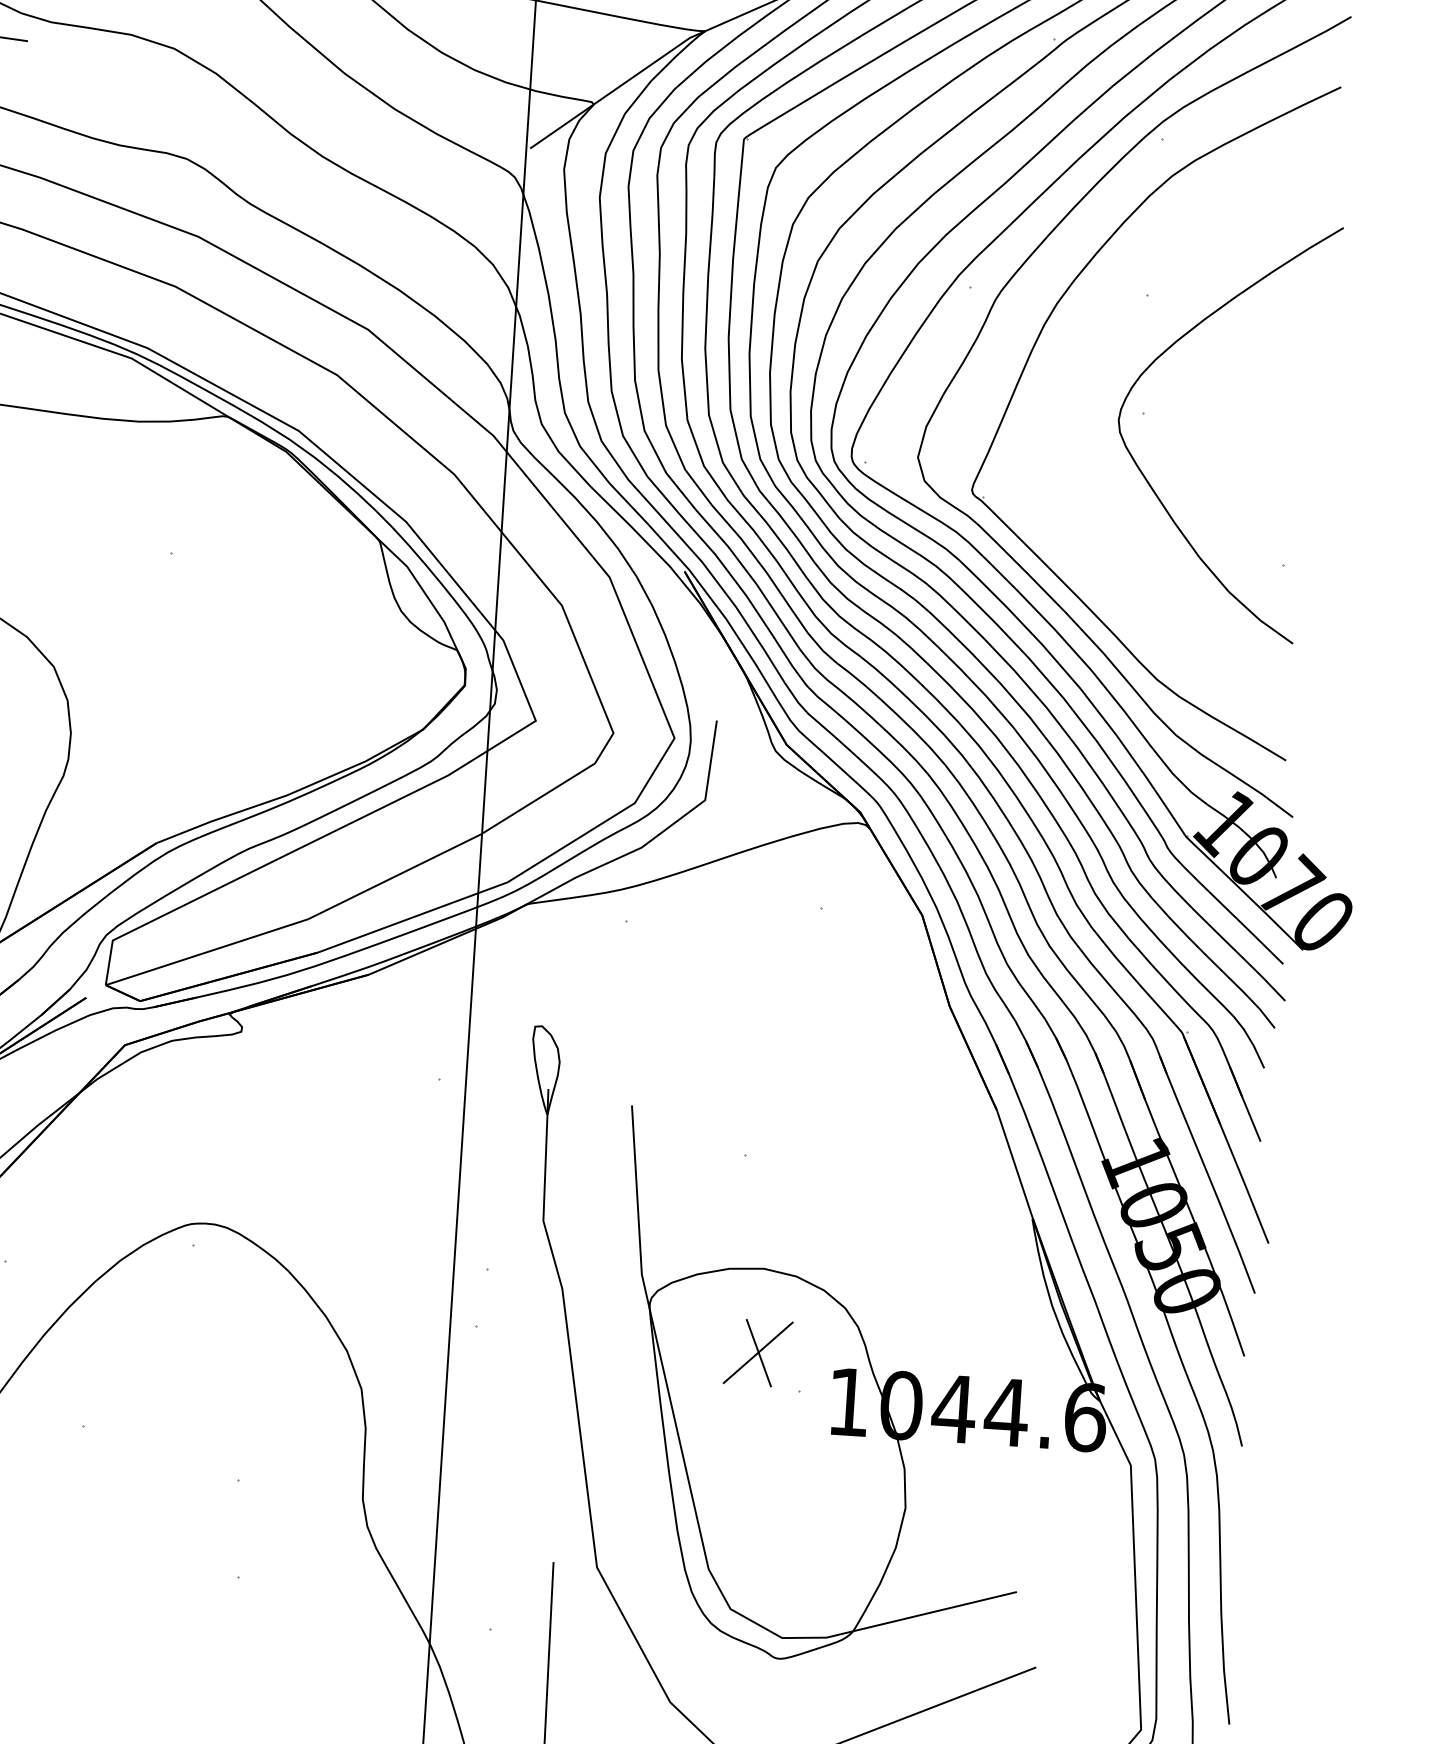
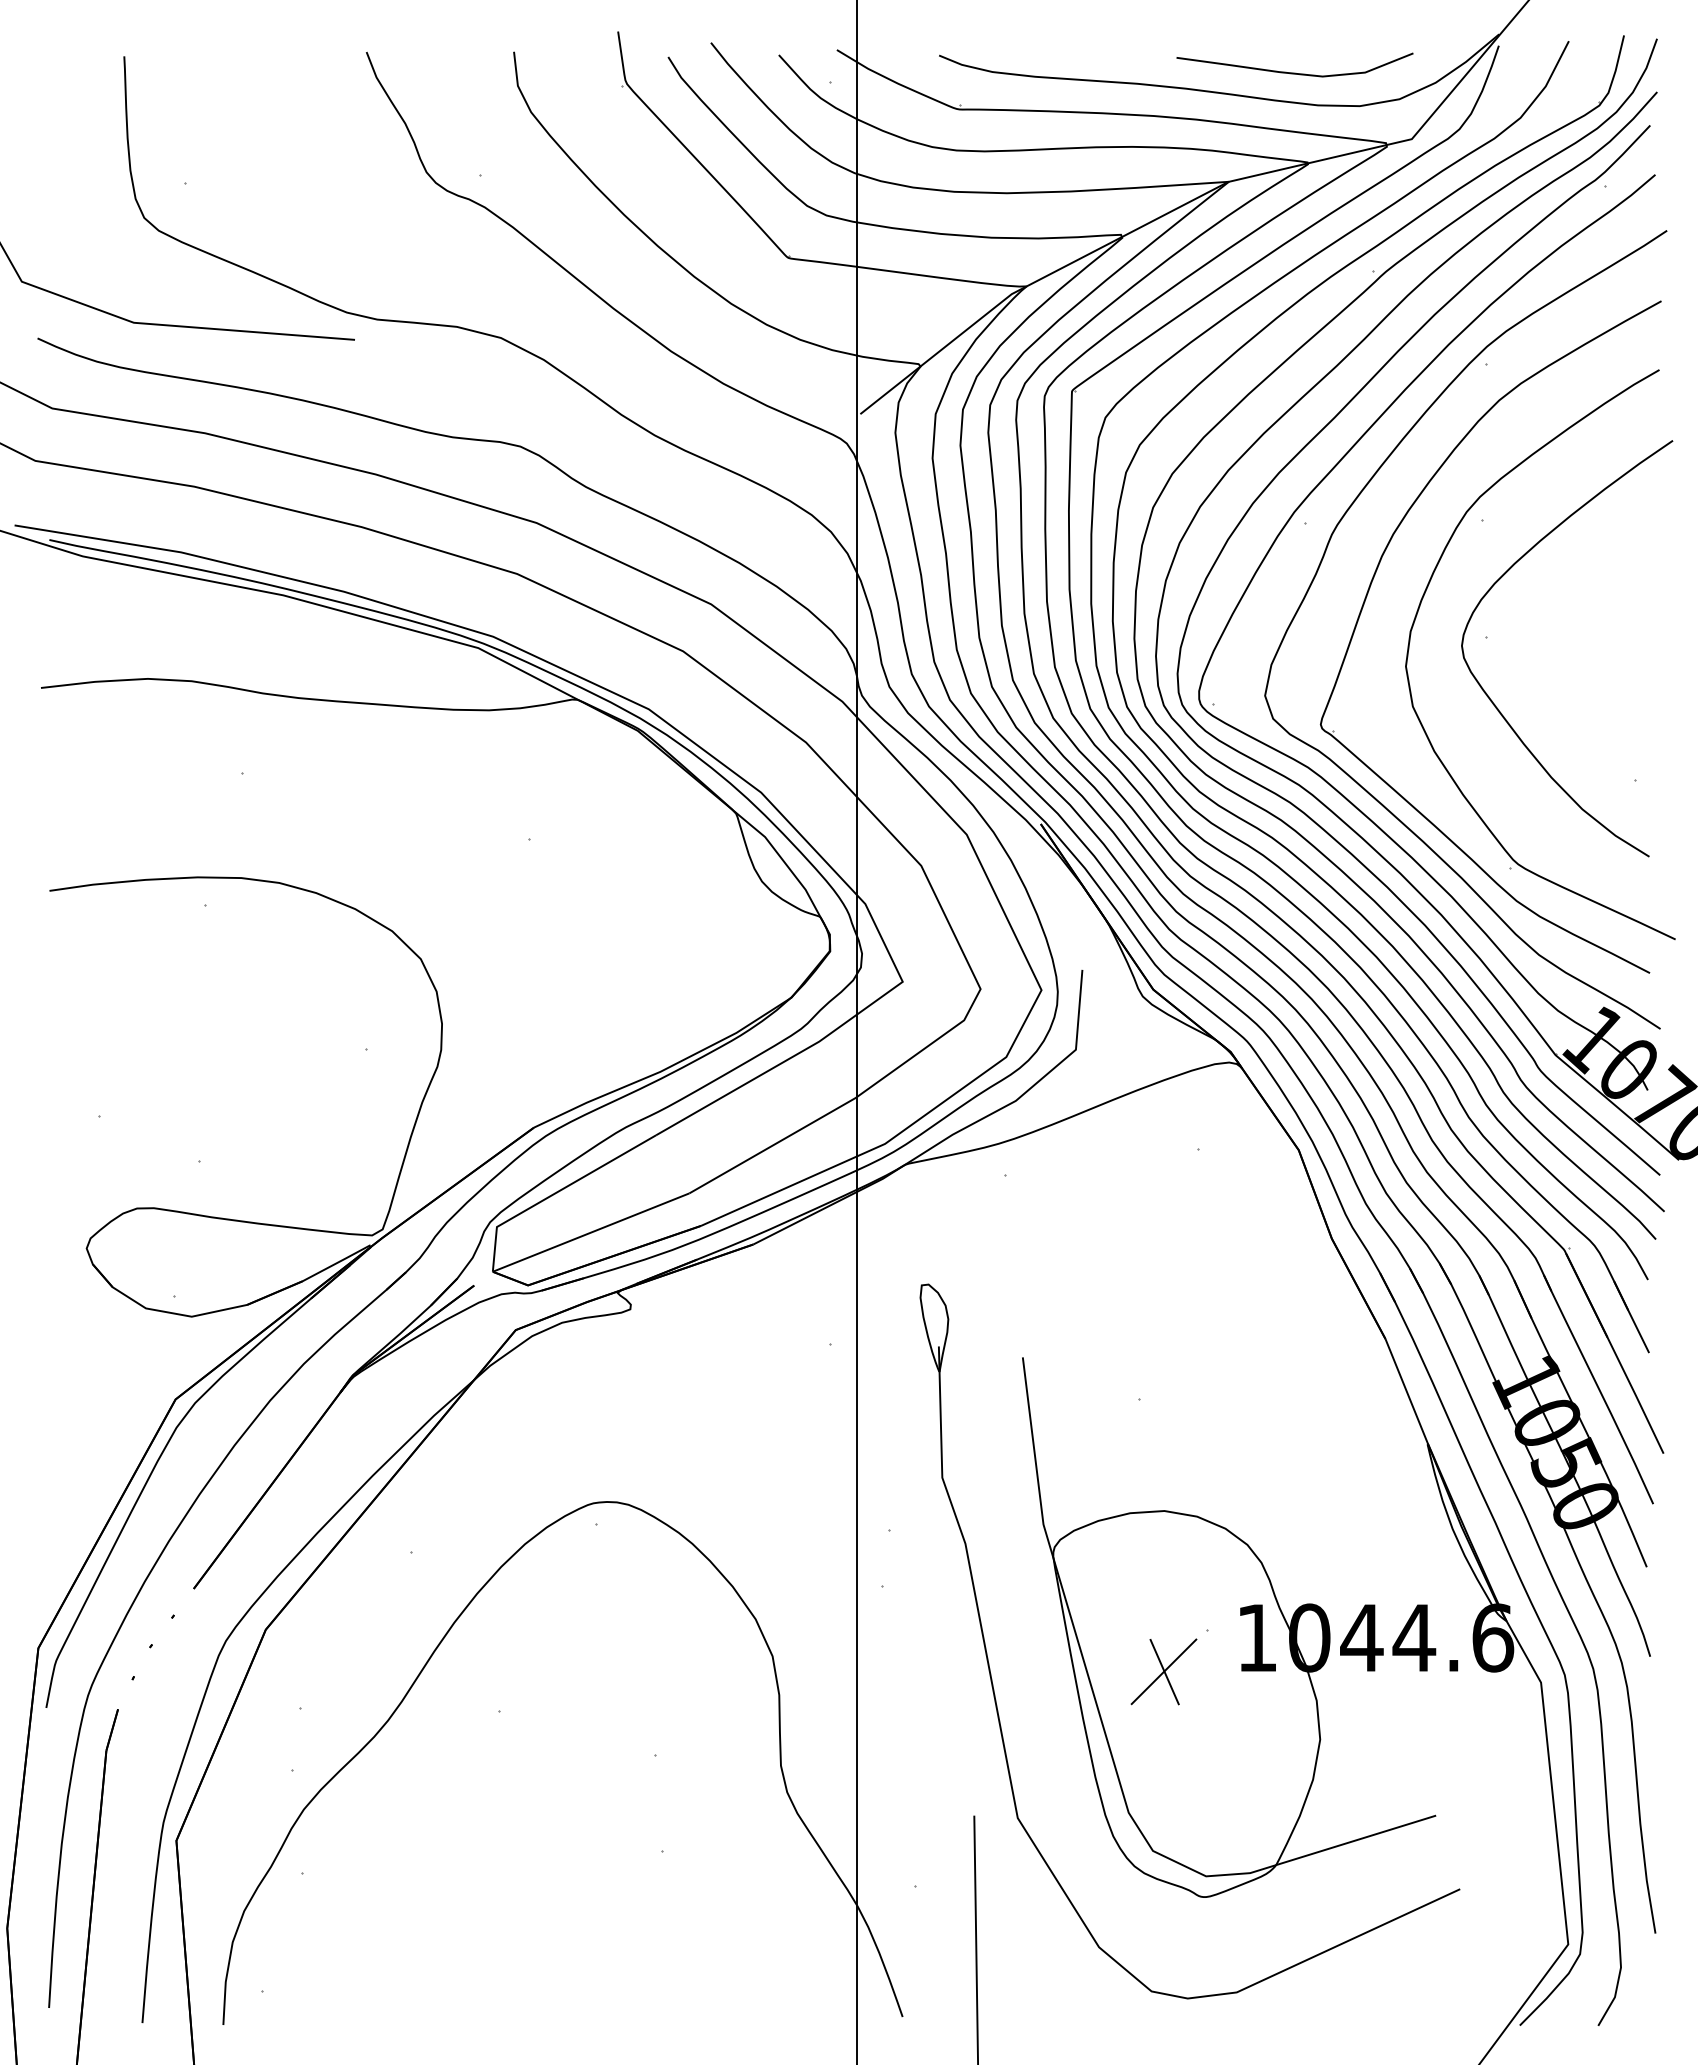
part: (1077, 383) -> (1418, 612), added
part: (757, 1352) -> (1163, 1671), moved

